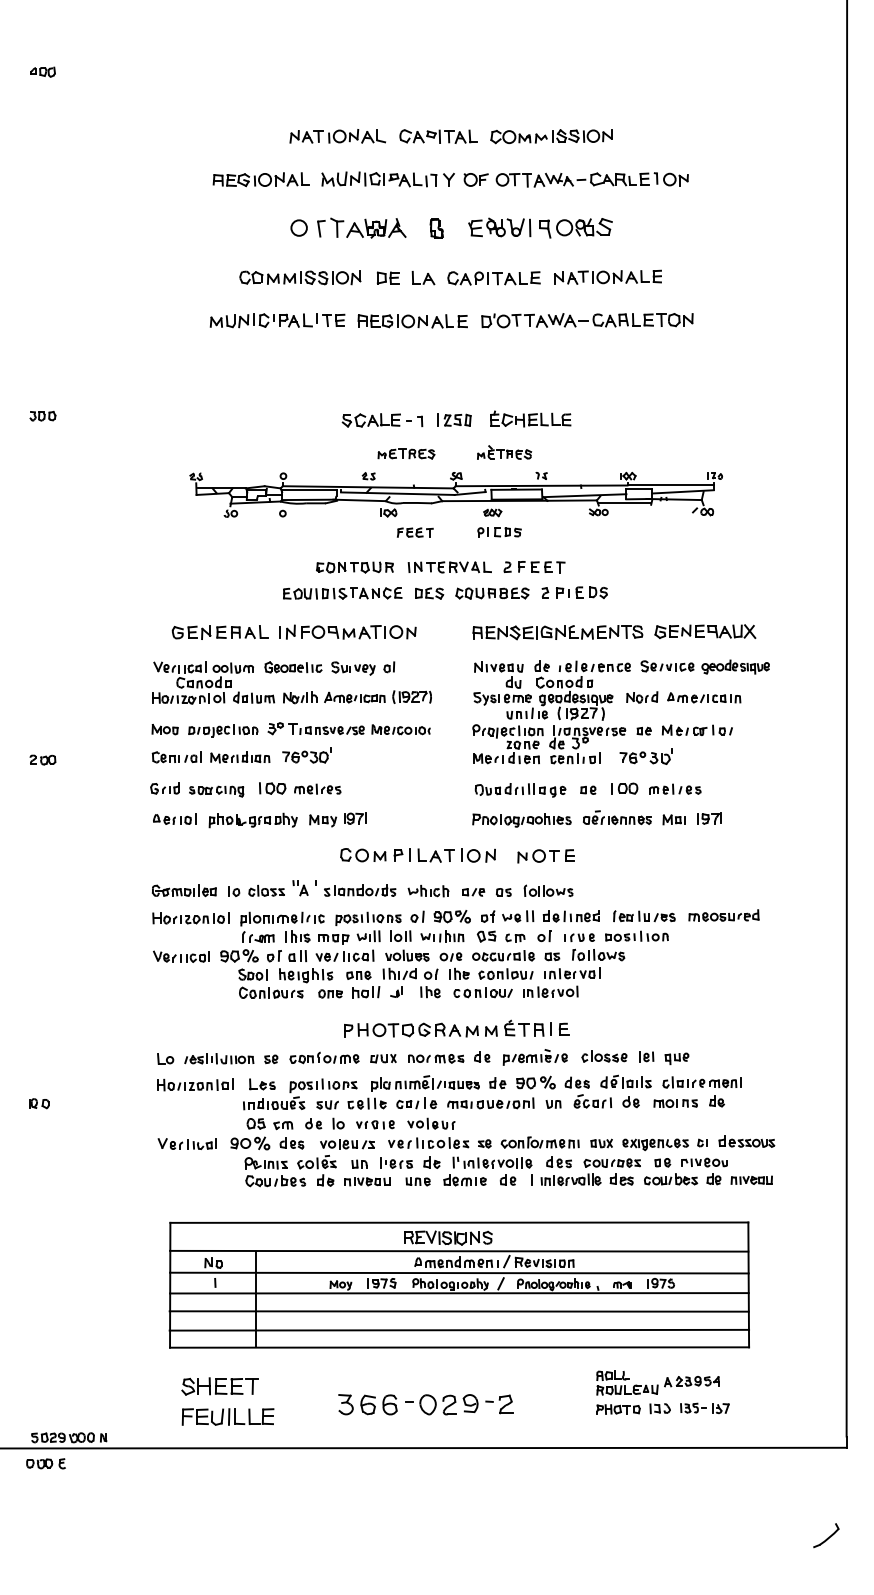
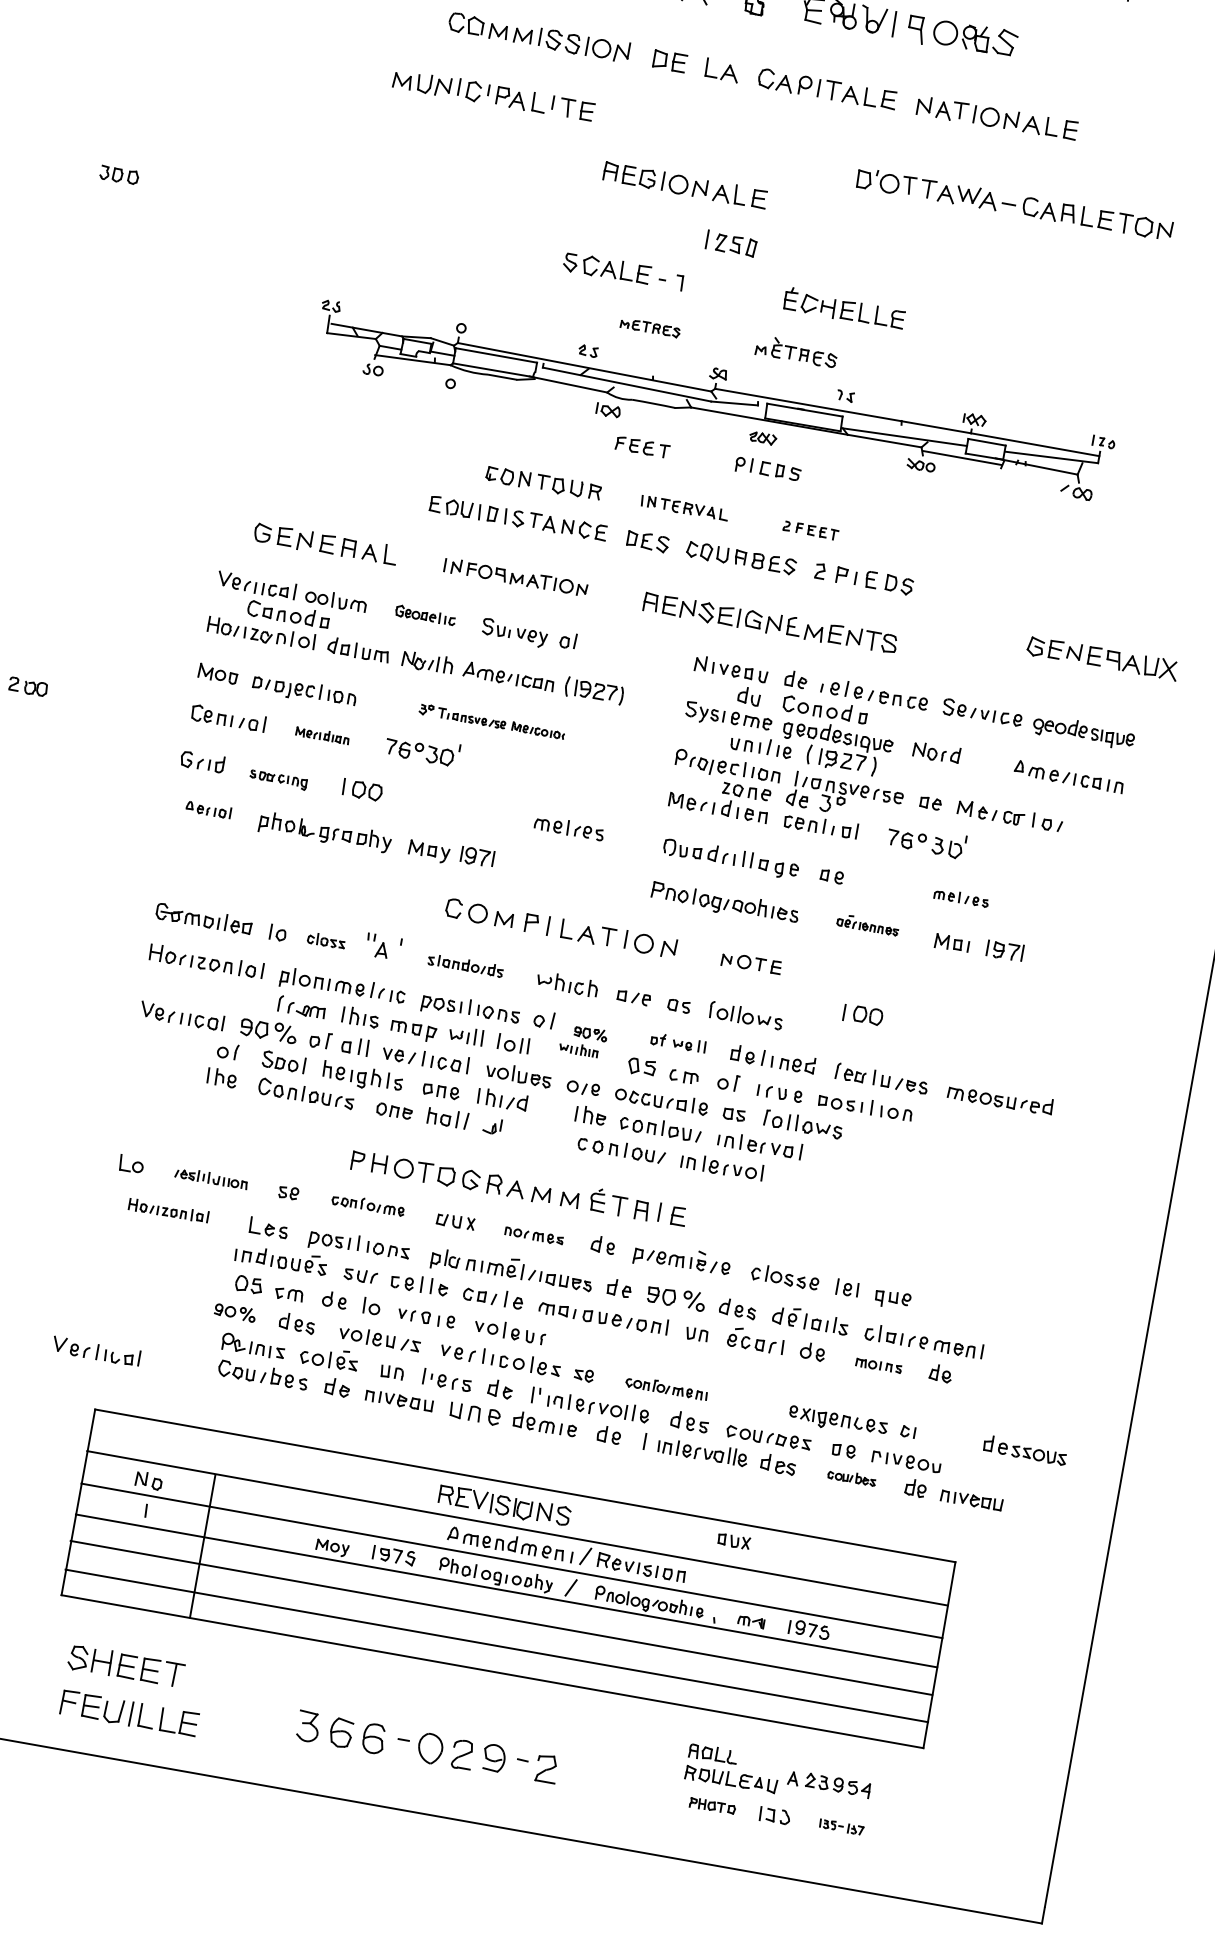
part: (587, 320) -> (1014, 204), moved
part: (412, 321) -> (684, 185), moved
part: (454, 419) -> (731, 243), moved
part: (406, 453) -> (650, 327), size x0.7
part: (449, 567) -> (684, 508), size x0.7
part: (534, 567) -> (810, 530), size x0.6
part: (347, 631) -> (515, 576), size x0.7
part: (705, 631) -> (1102, 657), moved
part: (557, 632) -> (769, 623), moved
part: (293, 667) -> (425, 615), size x0.7
part: (704, 697) -> (1069, 776), moved
part: (348, 728) -> (491, 720), size x0.6
part: (240, 757) -> (322, 735), size x0.6
part: (317, 788) -> (569, 826), moved
part: (624, 788) -> (862, 1014), moved
part: (675, 788) -> (962, 896), size x0.7
part: (216, 791) -> (278, 779), size x0.7
part: (617, 817) -> (868, 924), size x0.6
part: (174, 818) -> (208, 808), size x0.7
part: (545, 856) -> (750, 963), size x0.7
part: (266, 890) -> (326, 940), size x0.7
part: (360, 890) -> (466, 965), size x0.7
part: (507, 916) -> (678, 1042), size x0.7
part: (445, 926) -> (583, 1041), size x0.6
part: (430, 983) -> (224, 1064), moved
part: (456, 1028) -> (518, 1186), moved
part: (324, 1057) -> (368, 1204), size x0.7
part: (219, 1058) -> (211, 1177), size x0.7
part: (436, 1058) -> (534, 1235), size x0.7
part: (195, 1084) -> (169, 1210), size x0.7
part: (675, 1103) -> (878, 1365), size x0.7
part: (746, 1141) -> (1024, 1450), moved
part: (539, 1142) -> (665, 1387), size x0.7
part: (186, 1143) -> (95, 1350), moved
part: (250, 1143) -> (235, 1312), size x0.7
part: (601, 1143) -> (733, 1541), moved
part: (671, 1179) -> (852, 1477), size x0.6
part: (417, 1181) -> (473, 1413), size x1.4
part: (704, 1407) -> (841, 1825), size x0.6
part: (618, 1409) -> (712, 1806), size x0.7

